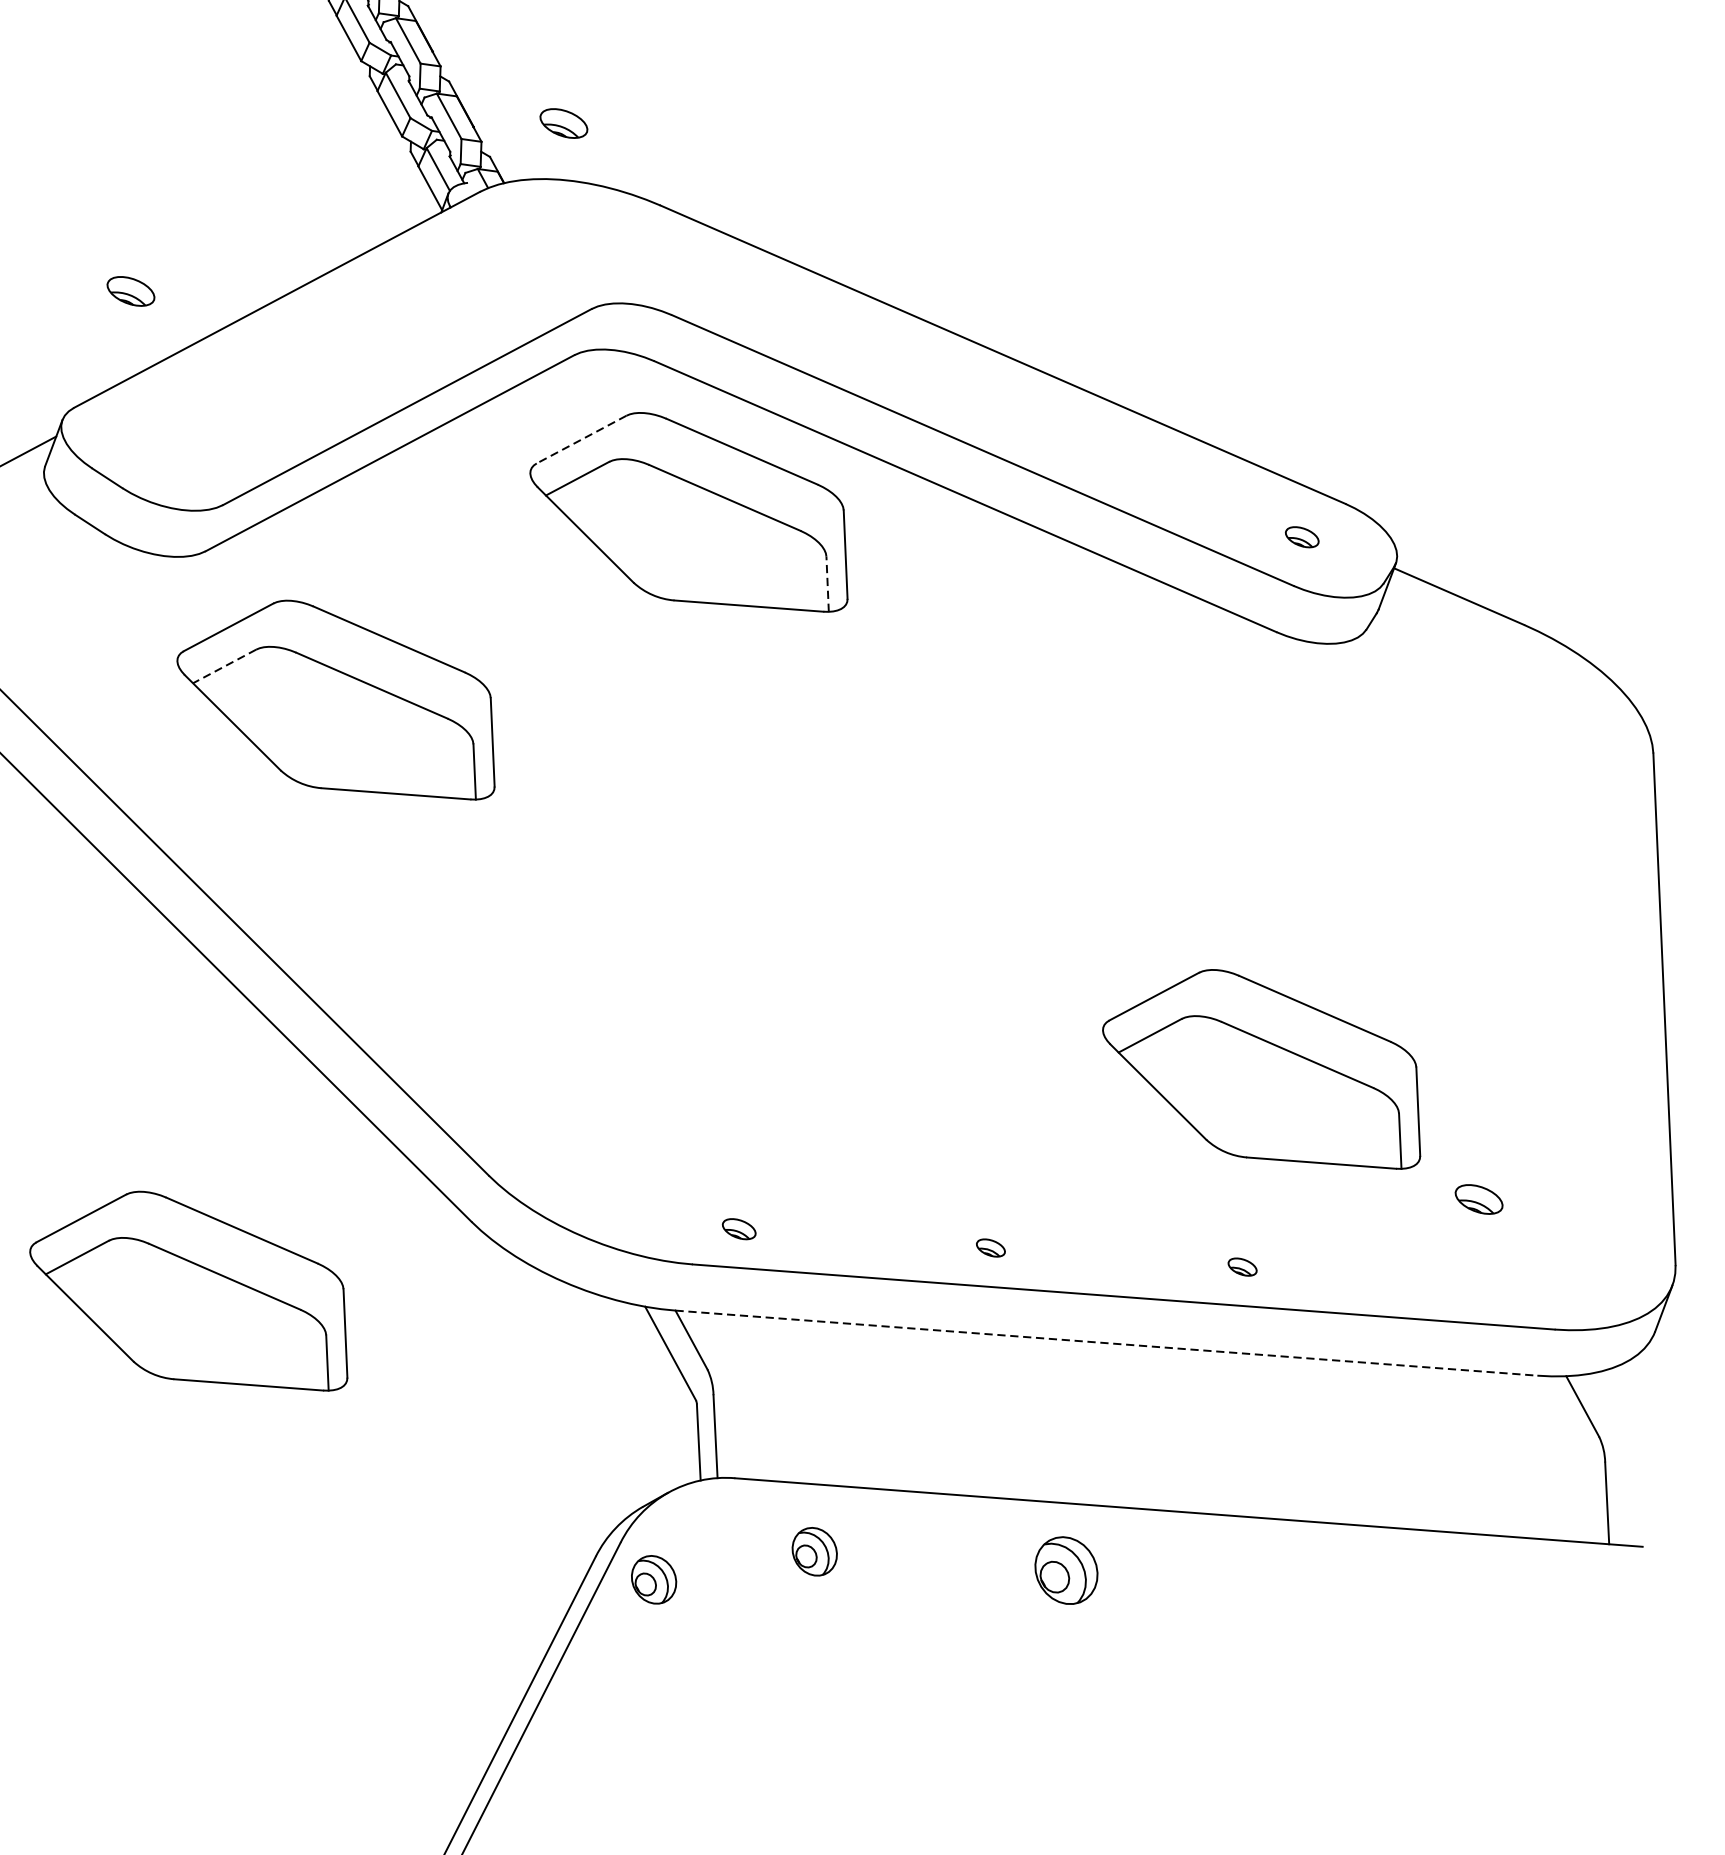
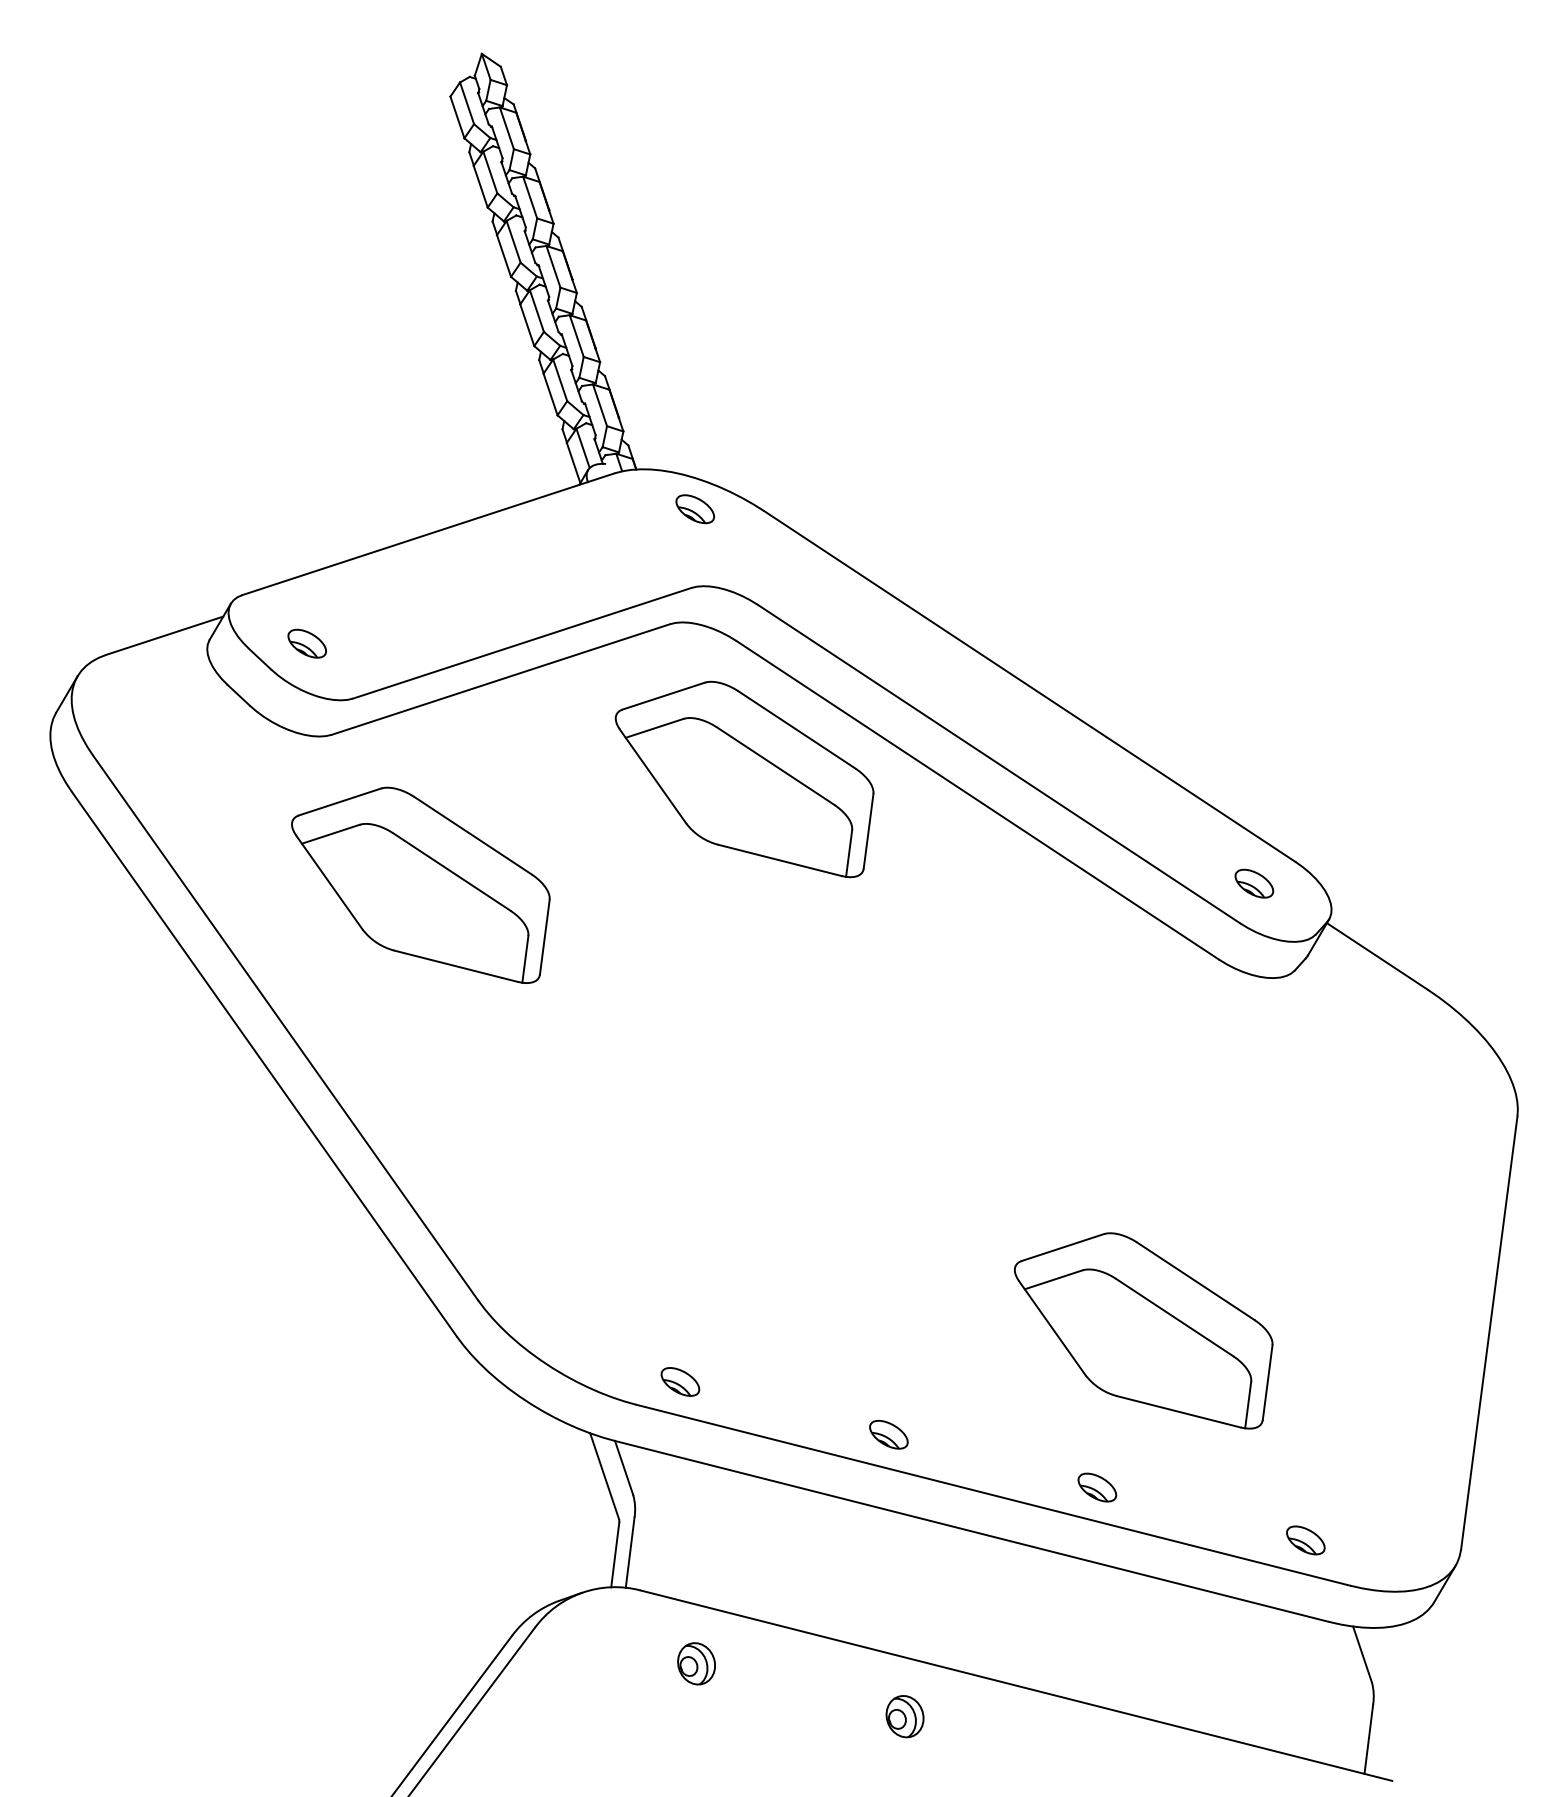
part: (563, 124) -> (694, 509), moved
part: (130, 291) -> (306, 643), moved
line: (581, 440) -> (663, 696), dashed -> solid
part: (1302, 537) -> (1254, 883), size x1.43
line: (828, 584) -> (849, 853), dashed -> solid
line: (224, 666) -> (330, 834), dashed -> solid
part: (1478, 1199) -> (1305, 1540), moved
part: (739, 1228) -> (680, 1381), size x1.43
part: (990, 1247) -> (888, 1434), size x1.67
part: (1242, 1267) -> (1097, 1487), size x1.67
part: (191, 1298) -> (210, 1359), removed
line: (1107, 1343) -> (972, 1531), dashed -> solid
part: (1065, 1570) -> (904, 1716), size x0.71
part: (653, 1579) -> (557, 1663), removed

